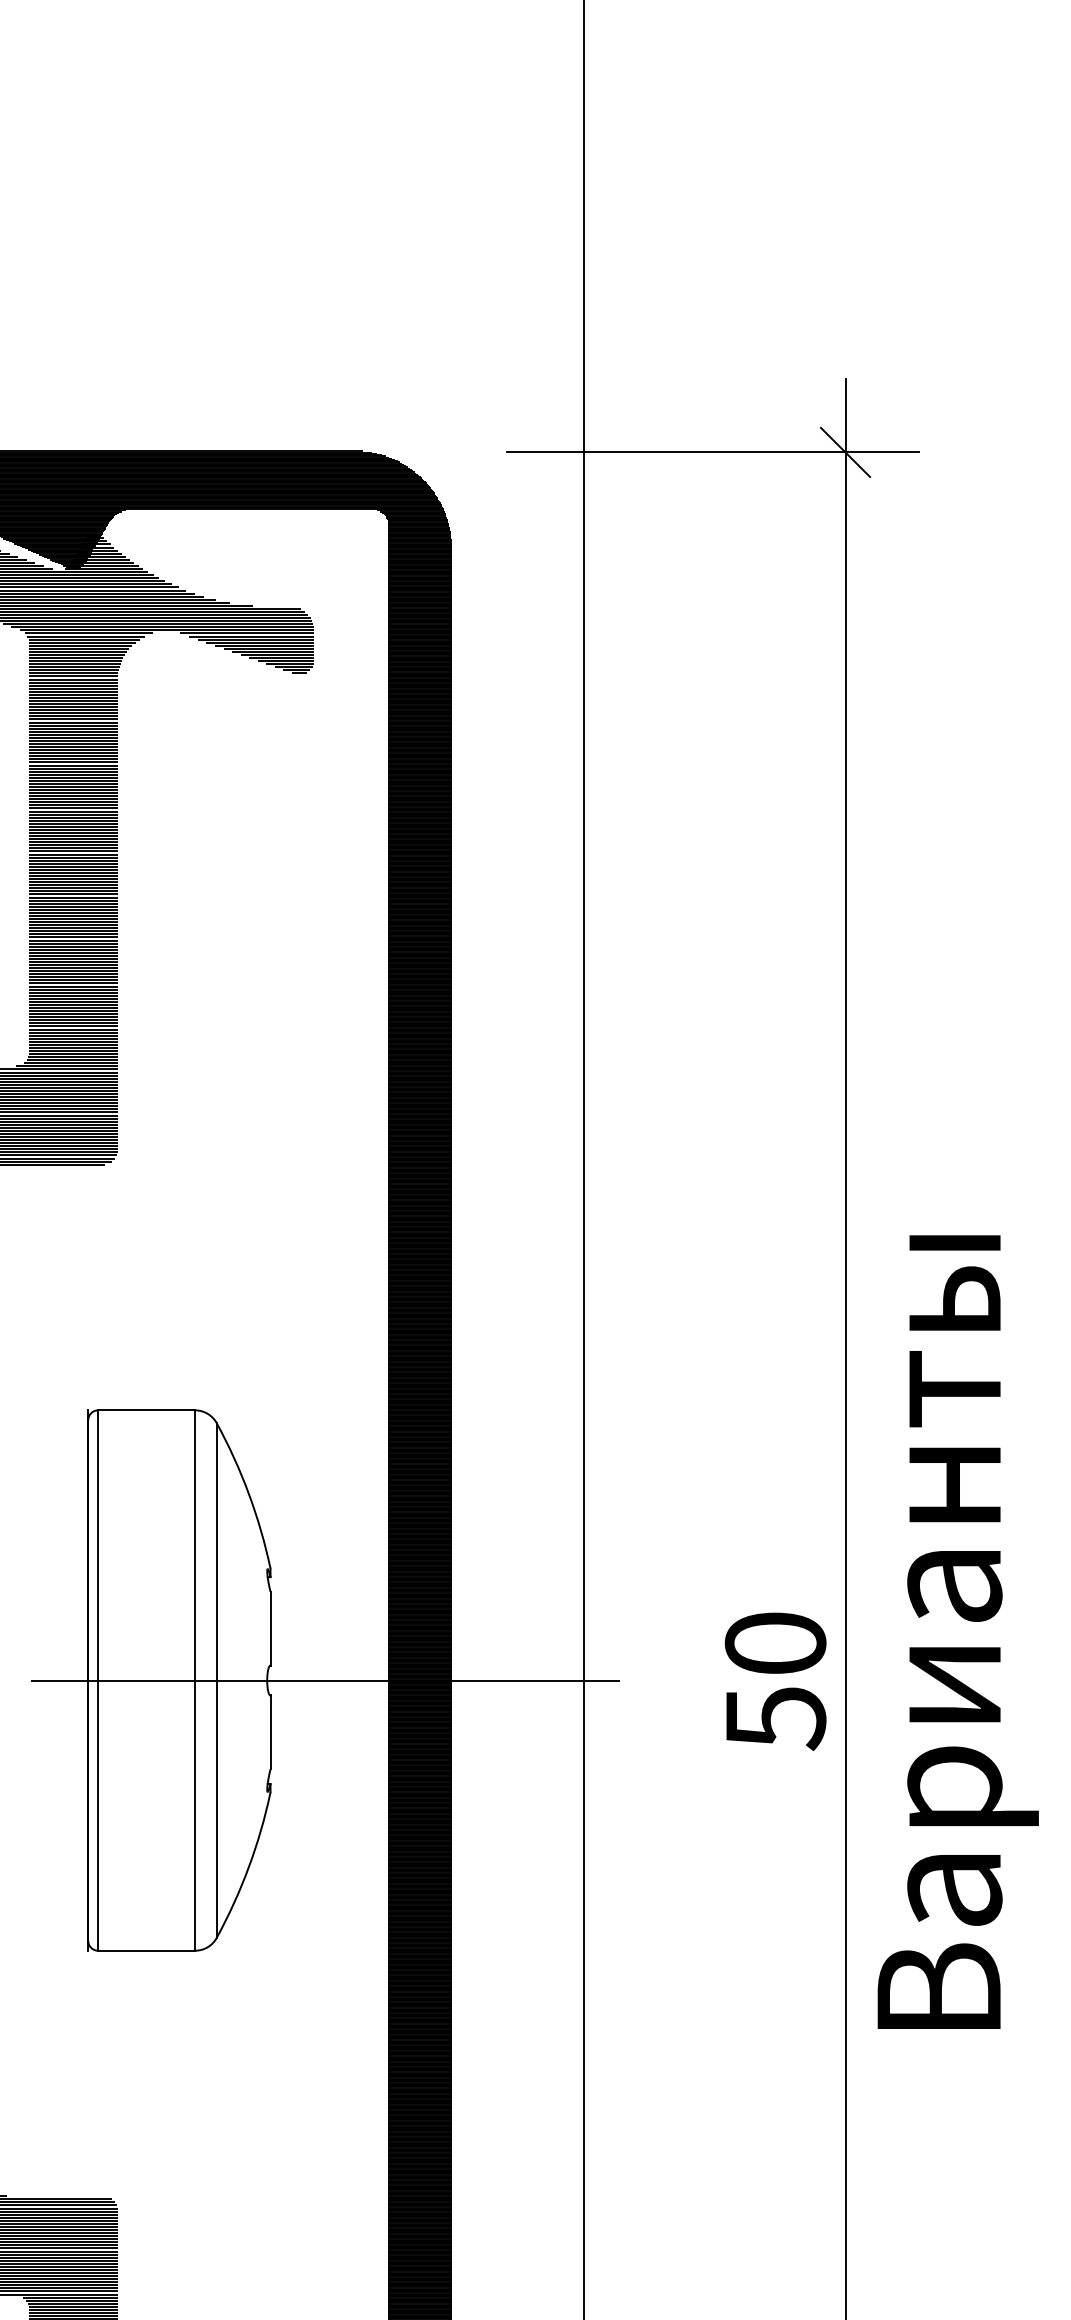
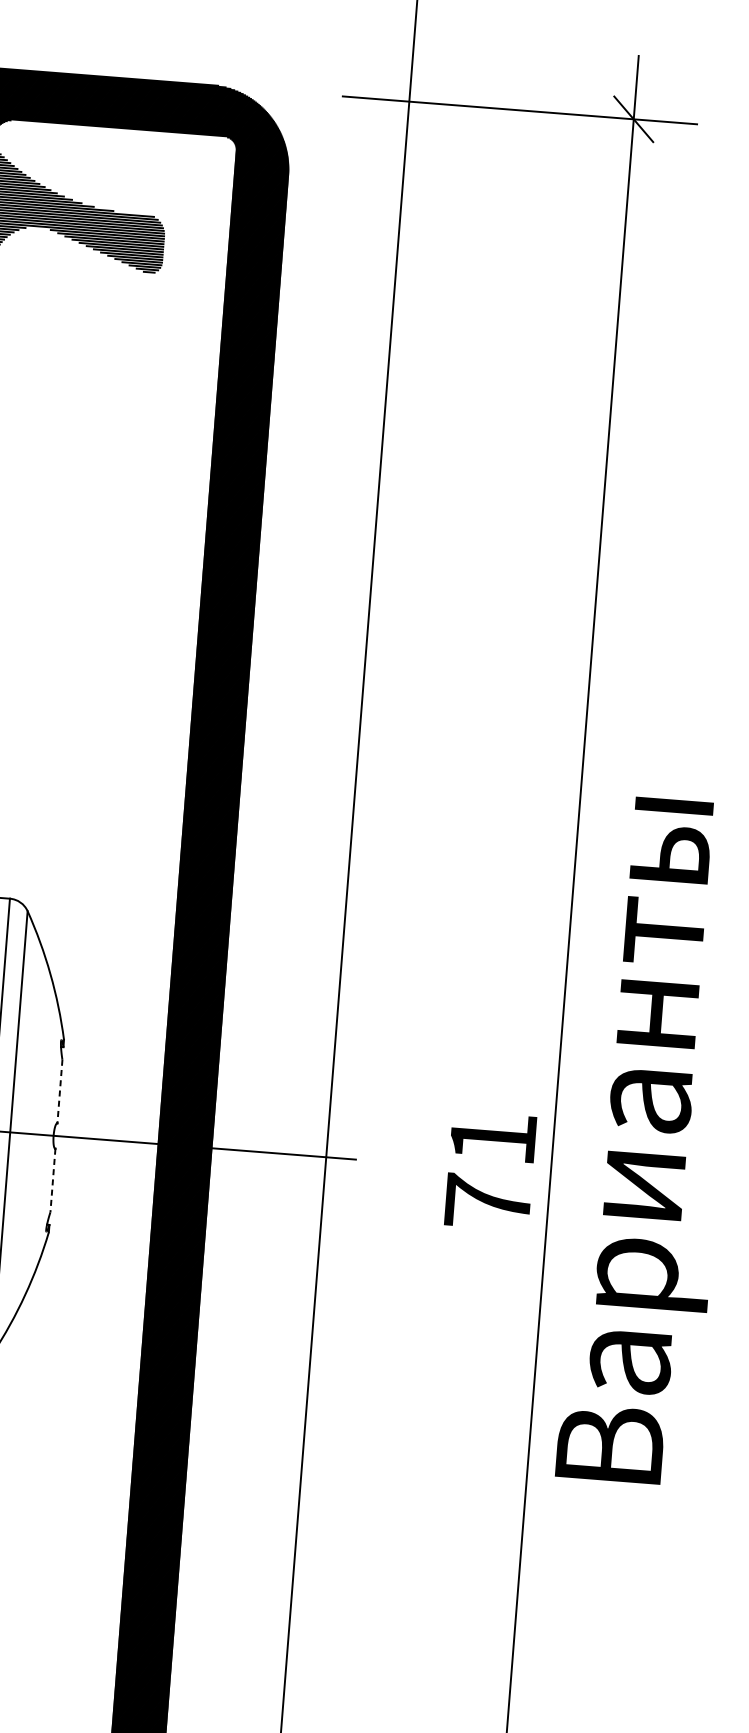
line: (270, 1629) -> (59, 1092), solid -> dashed
text: (775, 1681) -> (490, 1171), 50 -> 71
line: (270, 1732) -> (52, 1180), solid -> dashed

